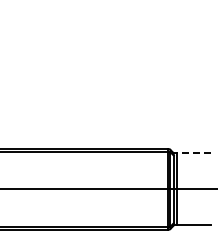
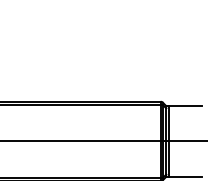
line: (193, 153) -> (185, 106), dashed -> solid

